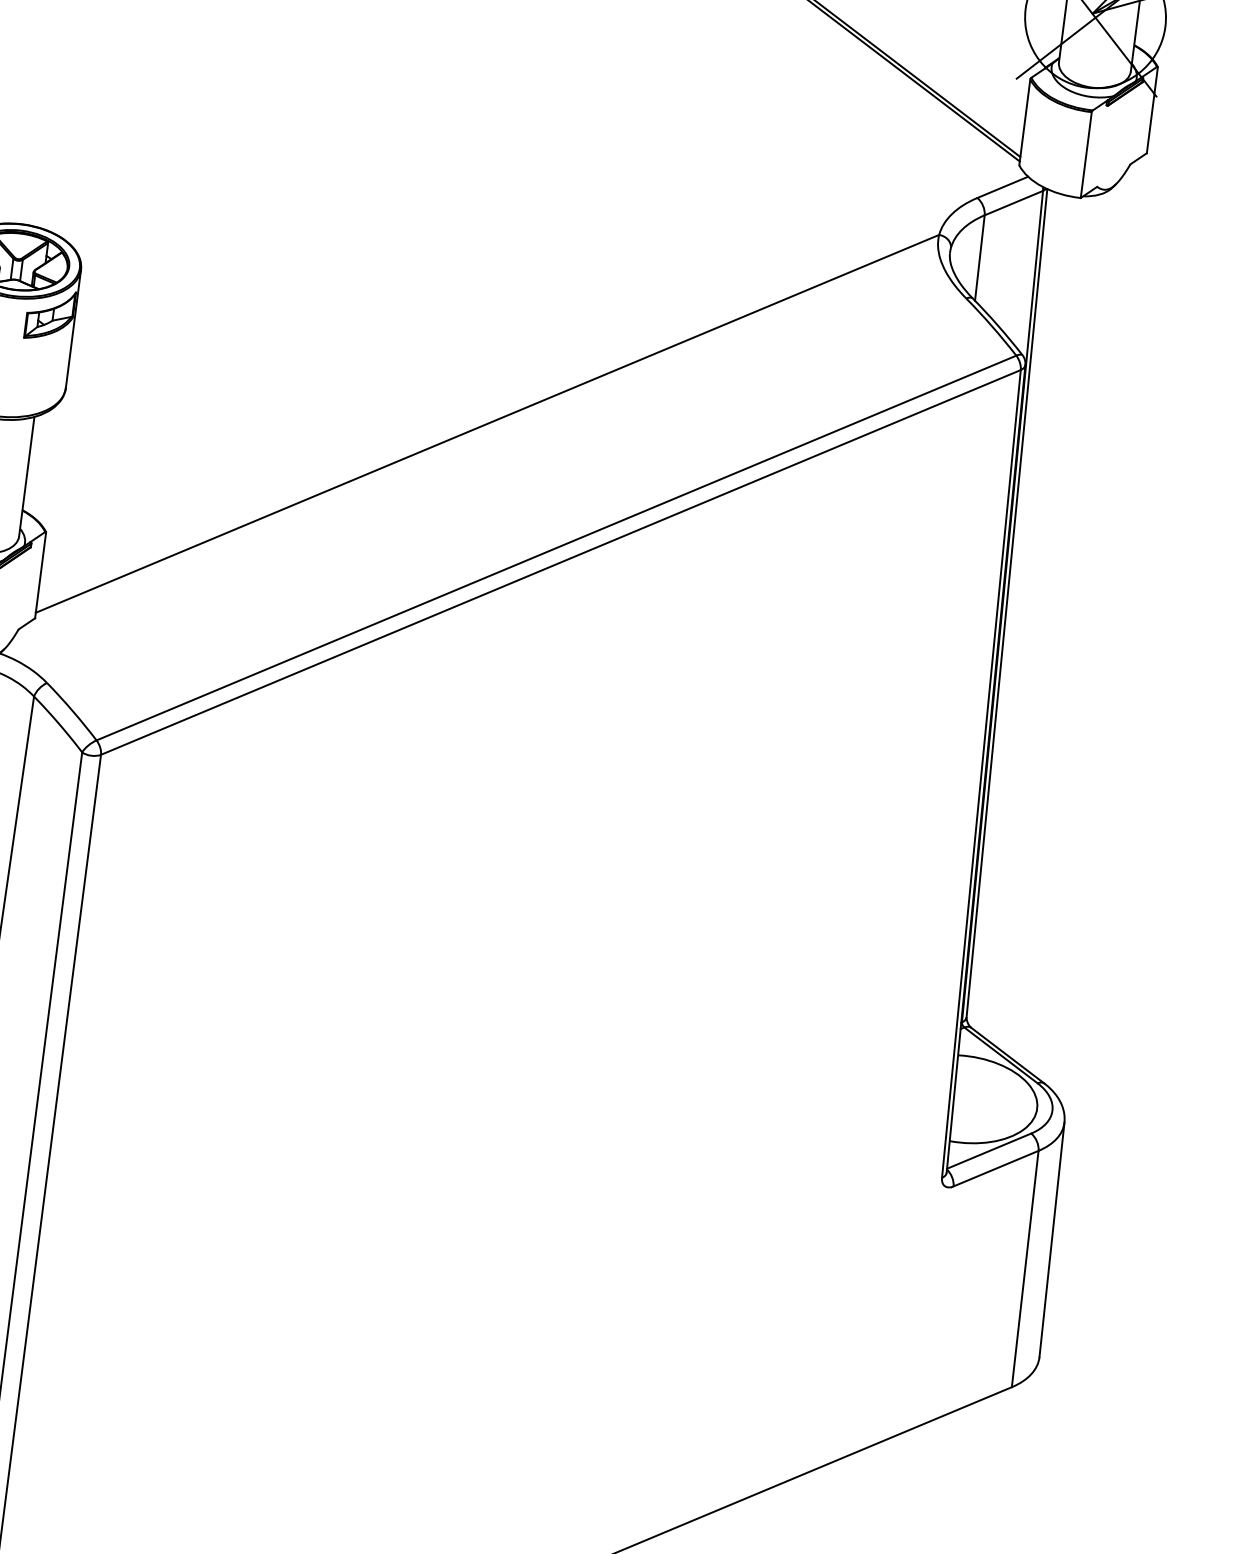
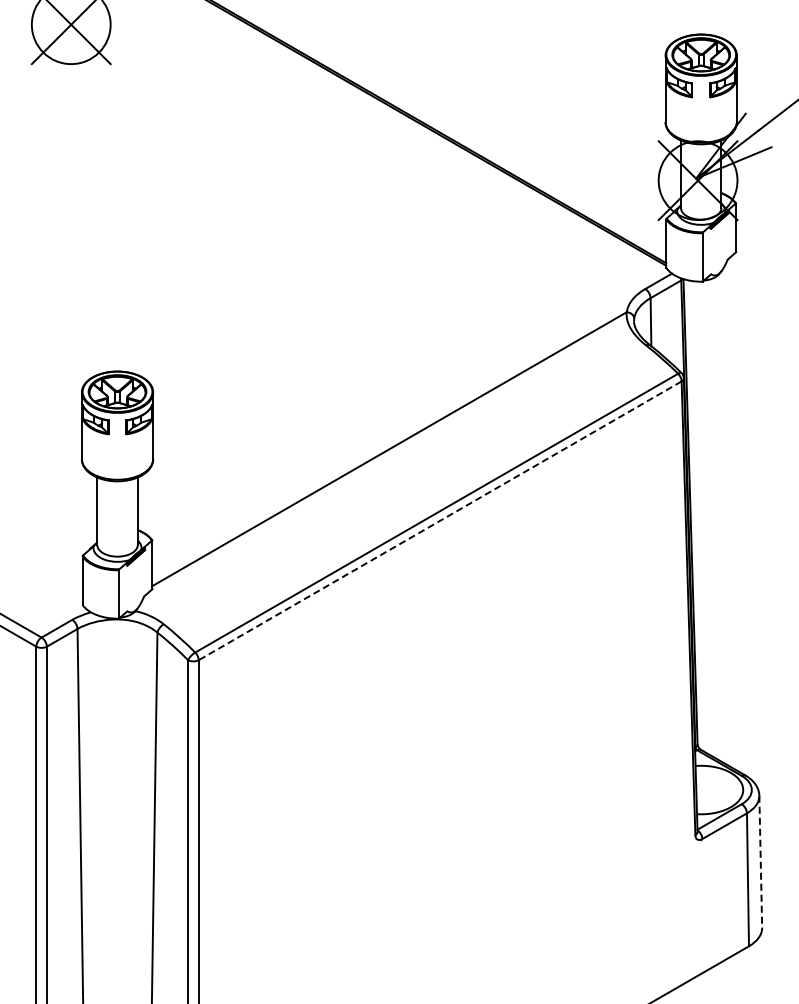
line: (561, 561) -> (440, 520), solid -> dashed
line: (1051, 1239) -> (760, 861), solid -> dashed

